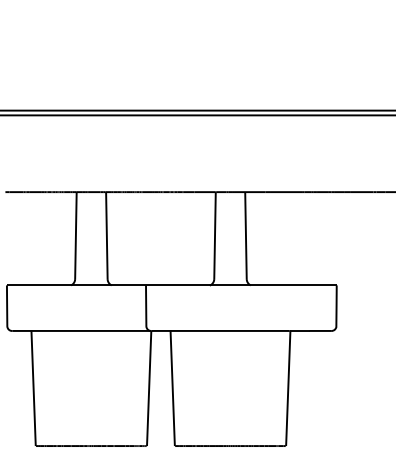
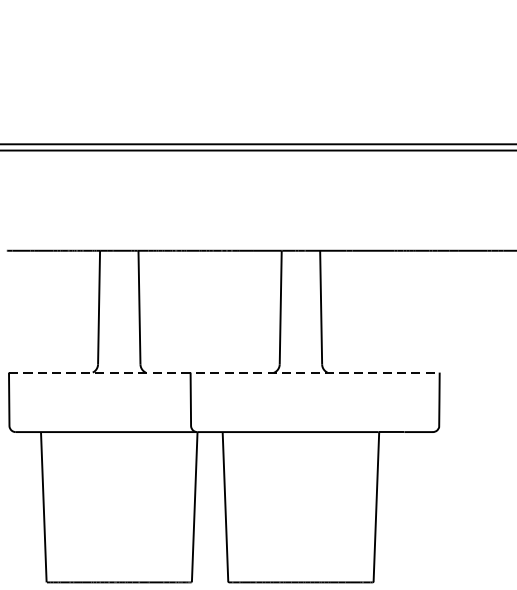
line: (171, 285) -> (223, 372), solid -> dashed

